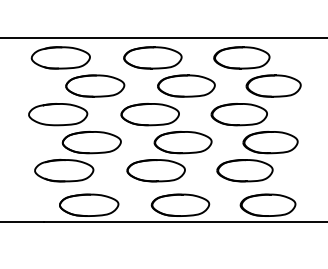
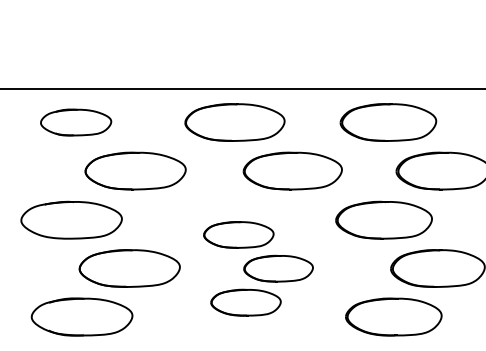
part: (60, 57) -> (75, 121), size x0.7
part: (166, 142) -> (258, 268), size x0.7

